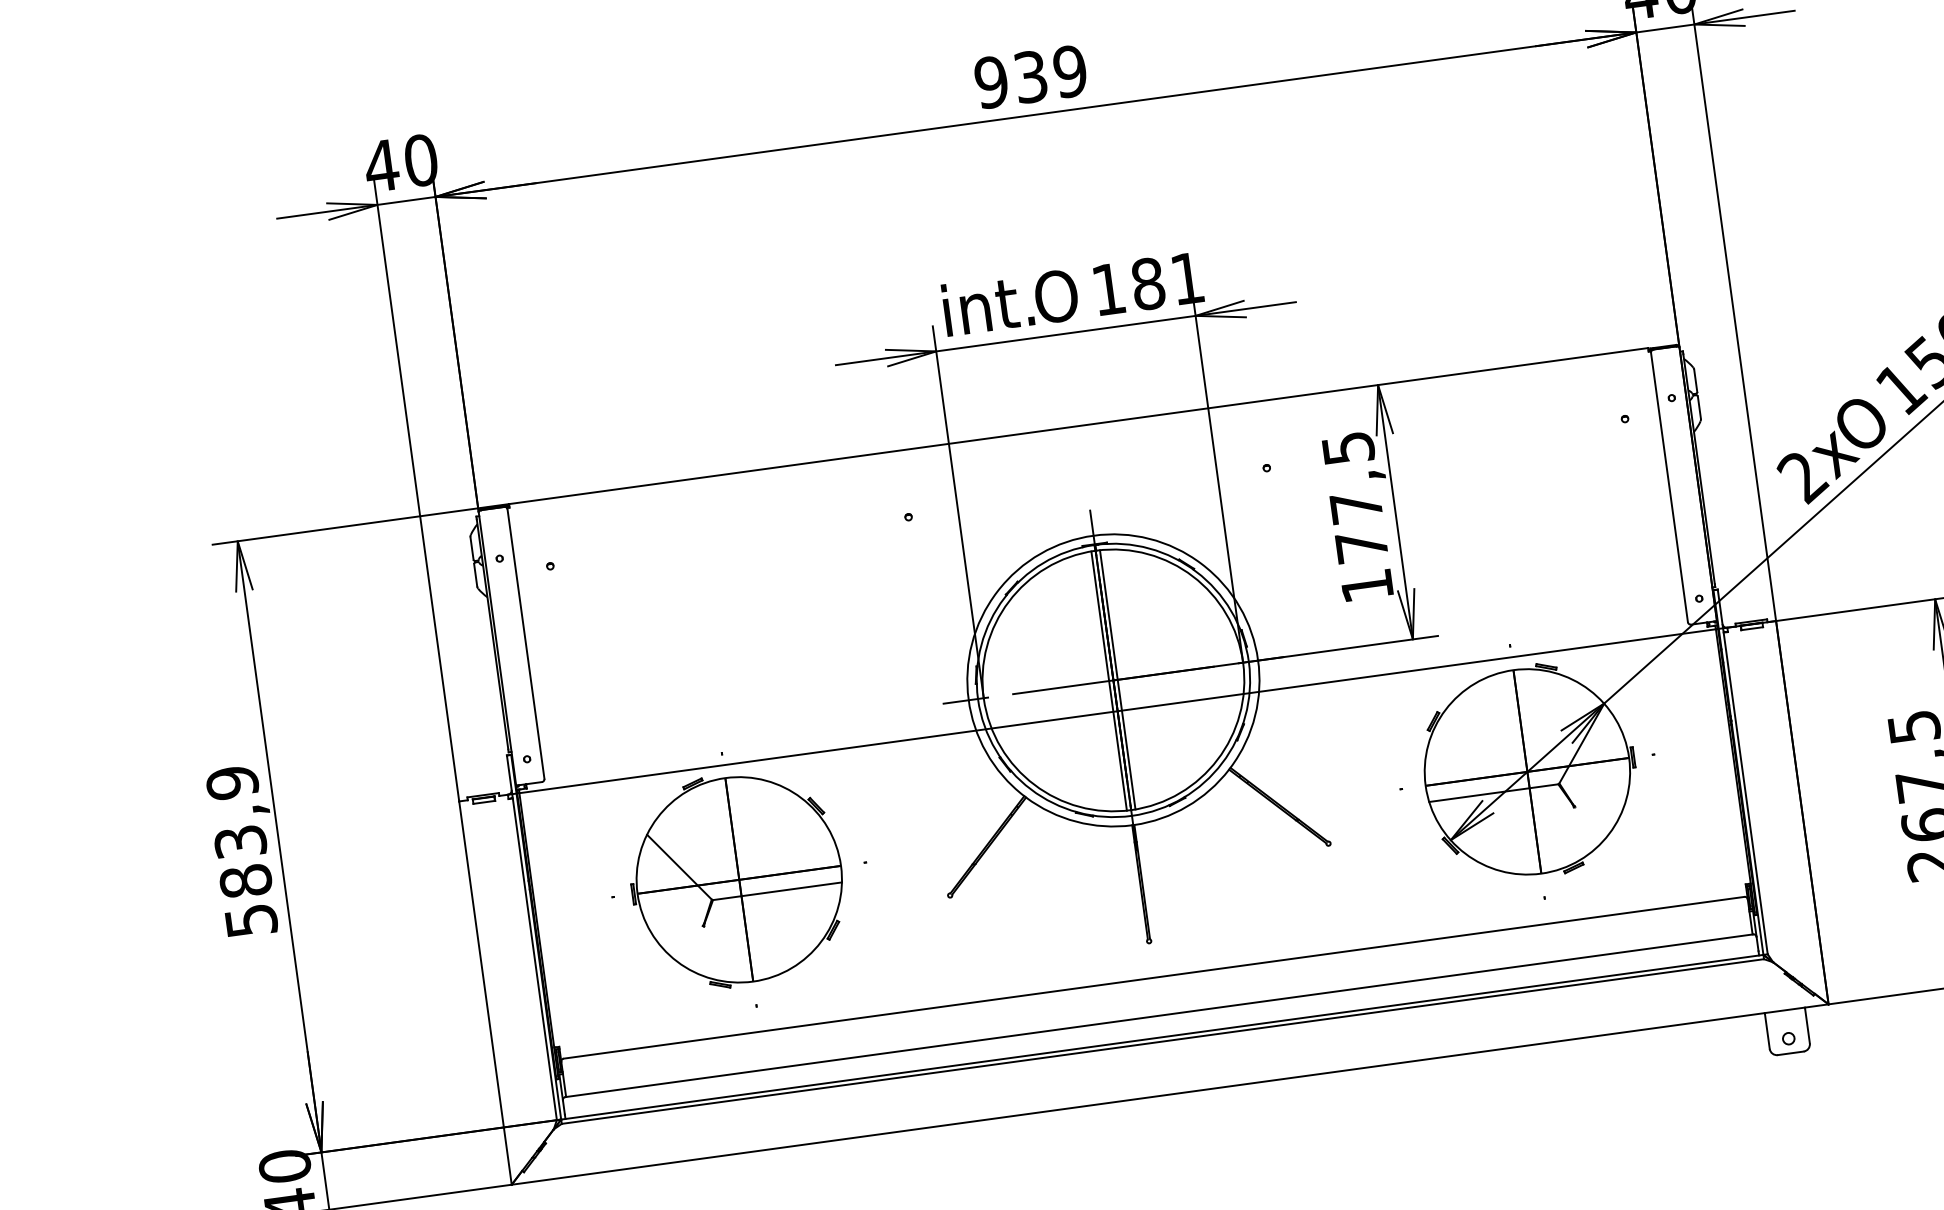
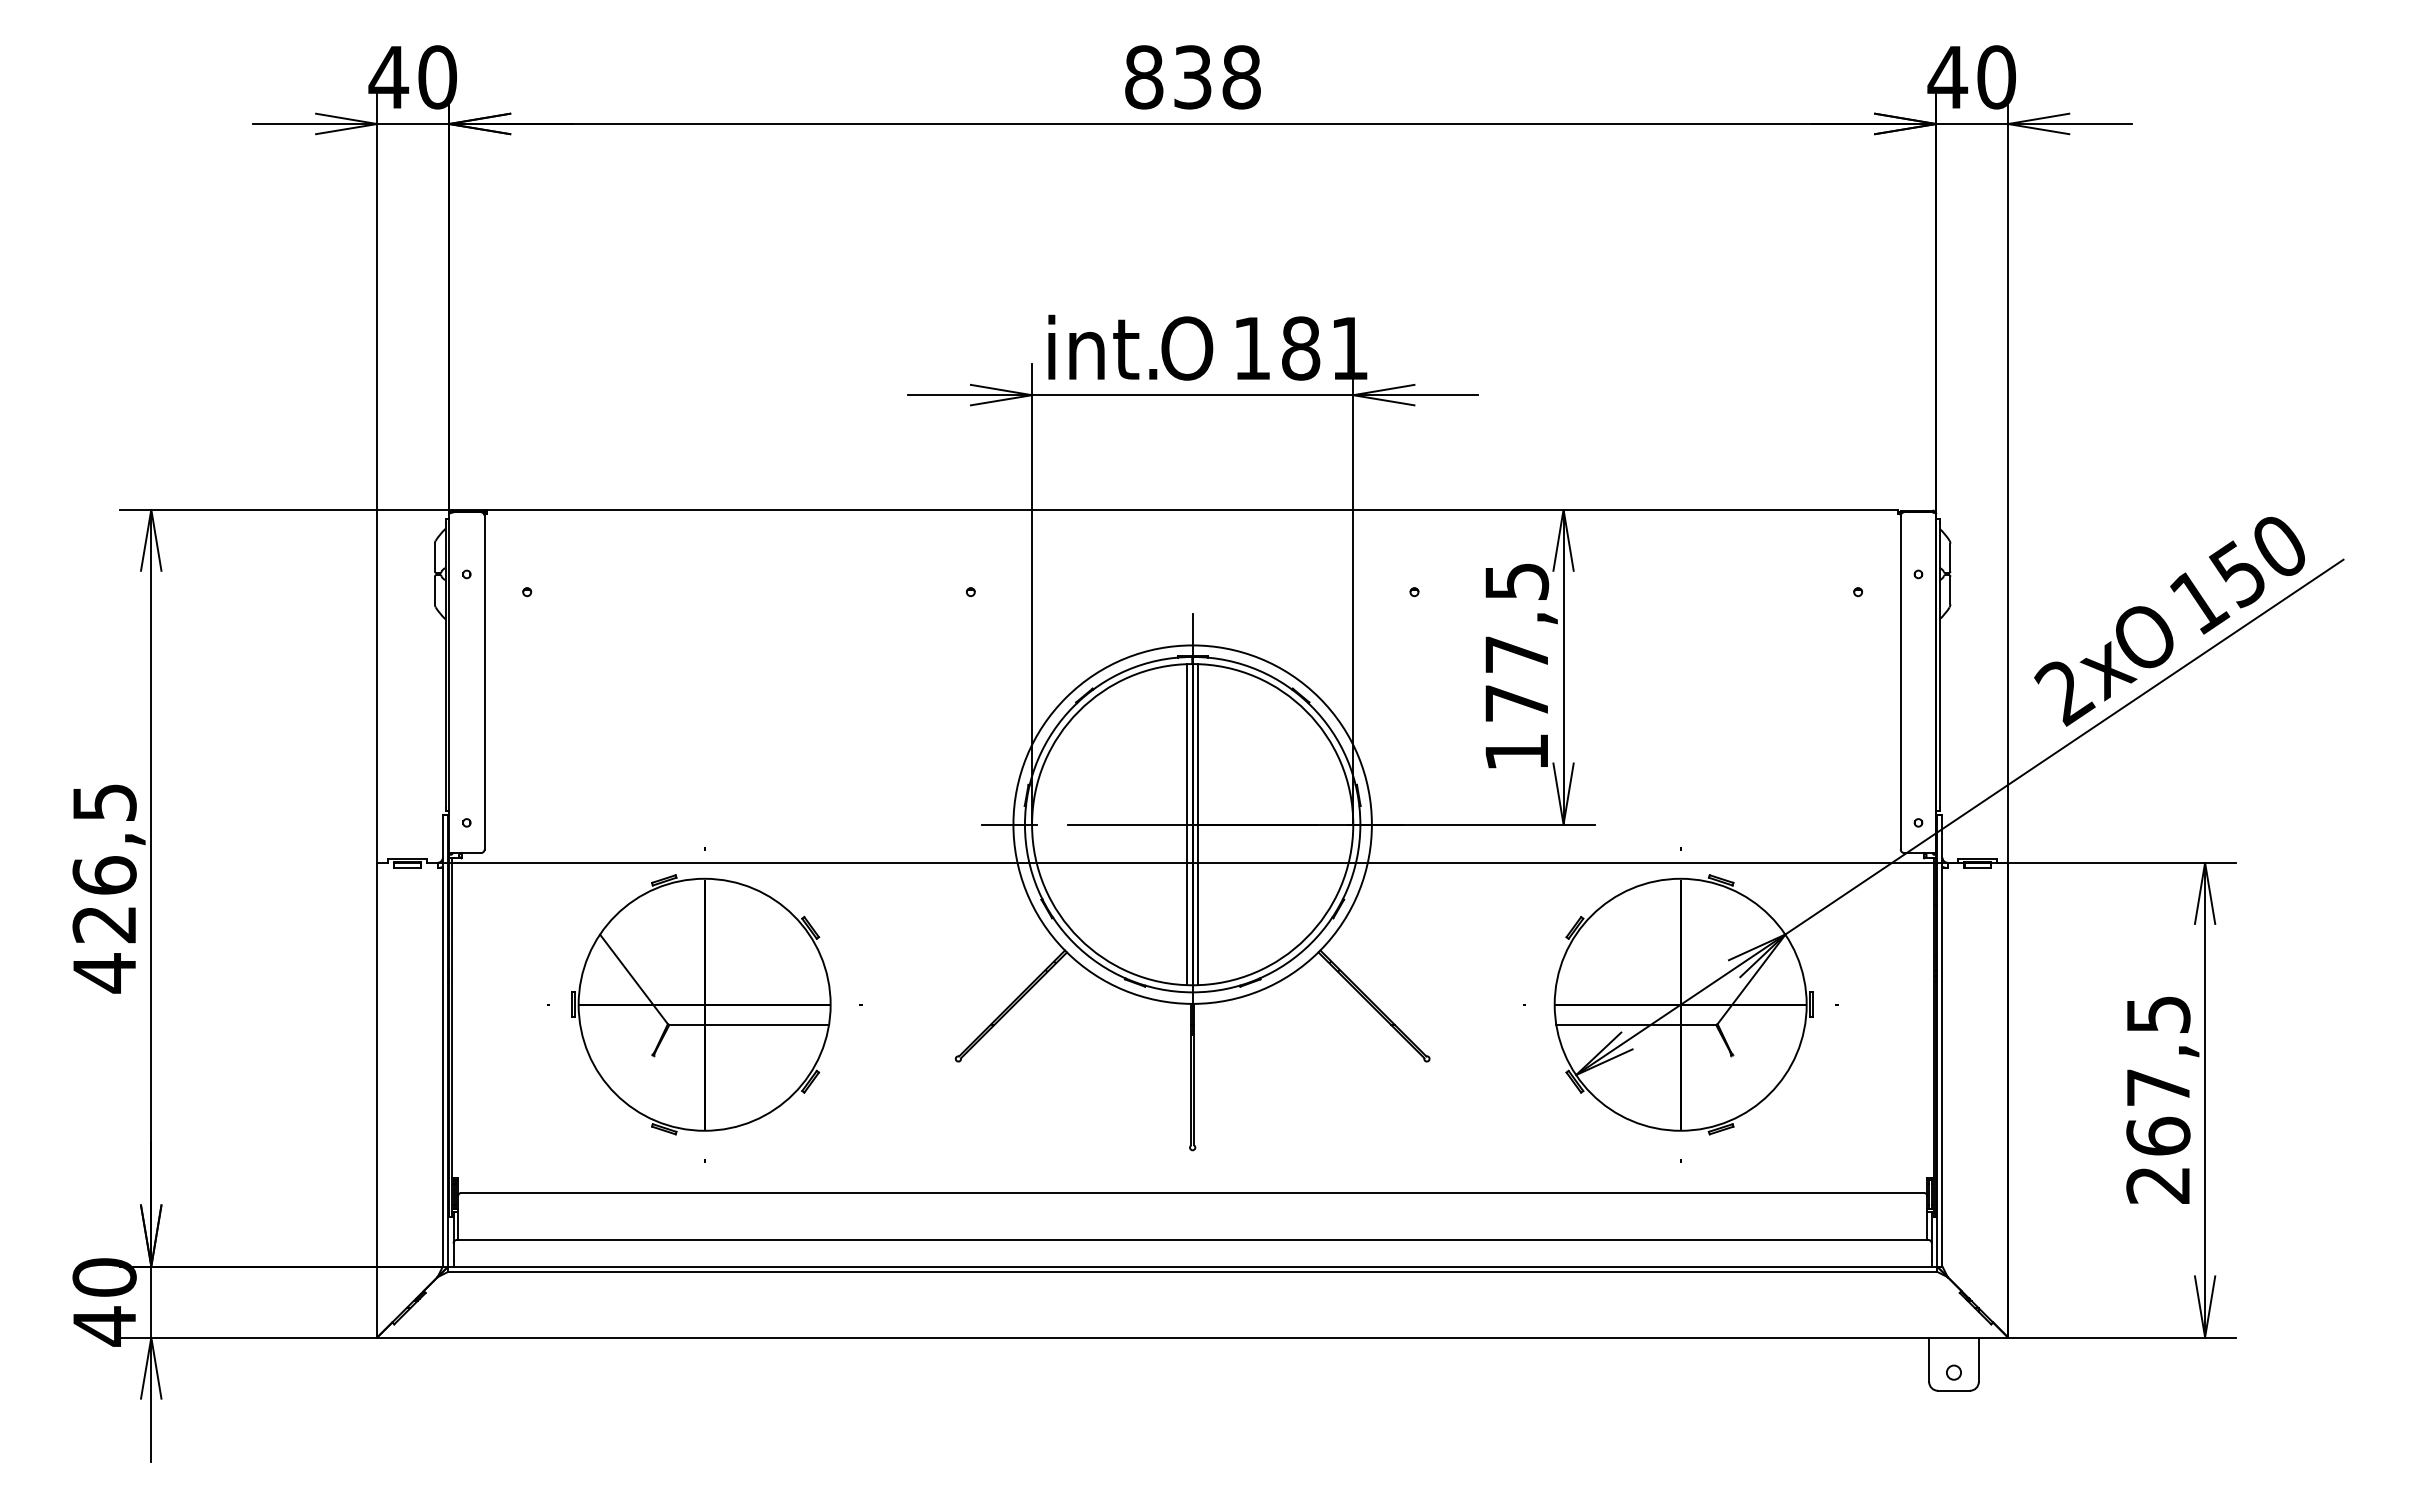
text: (1030, 77) -> (1192, 77), 939 -> 838
text: (241, 852) -> (104, 888), 583,9 -> 426,5

